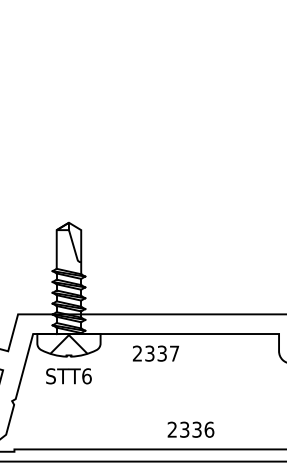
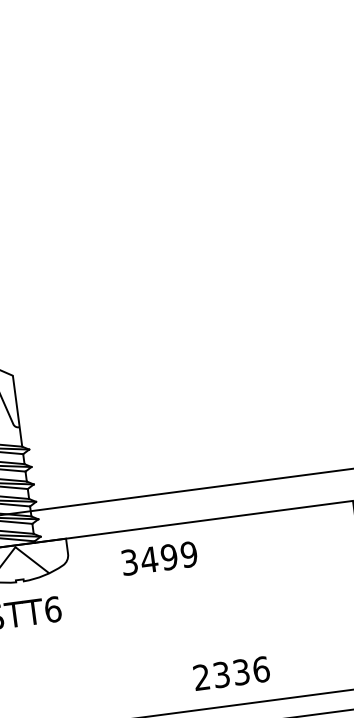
text: (156, 353) -> (160, 558), 2337 -> 3499

